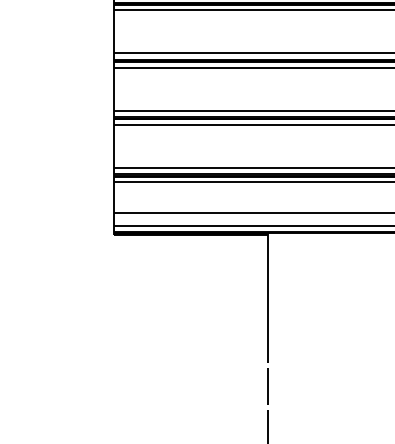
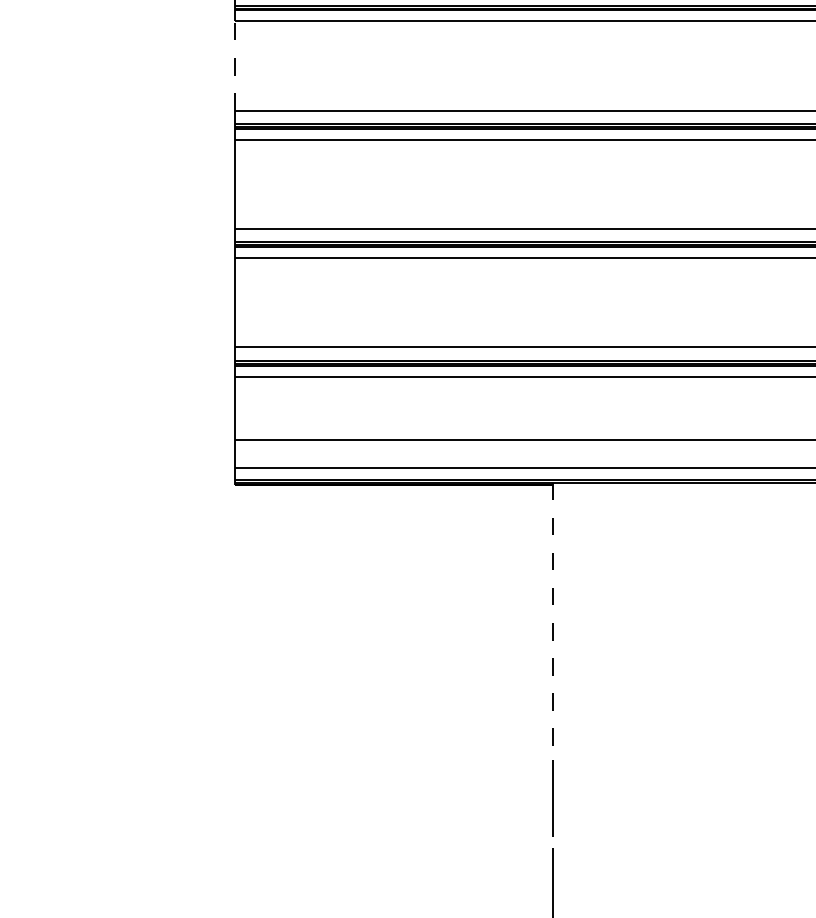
line: (113, 31) -> (234, 65), solid -> dashed
line: (267, 297) -> (552, 615), solid -> dashed

